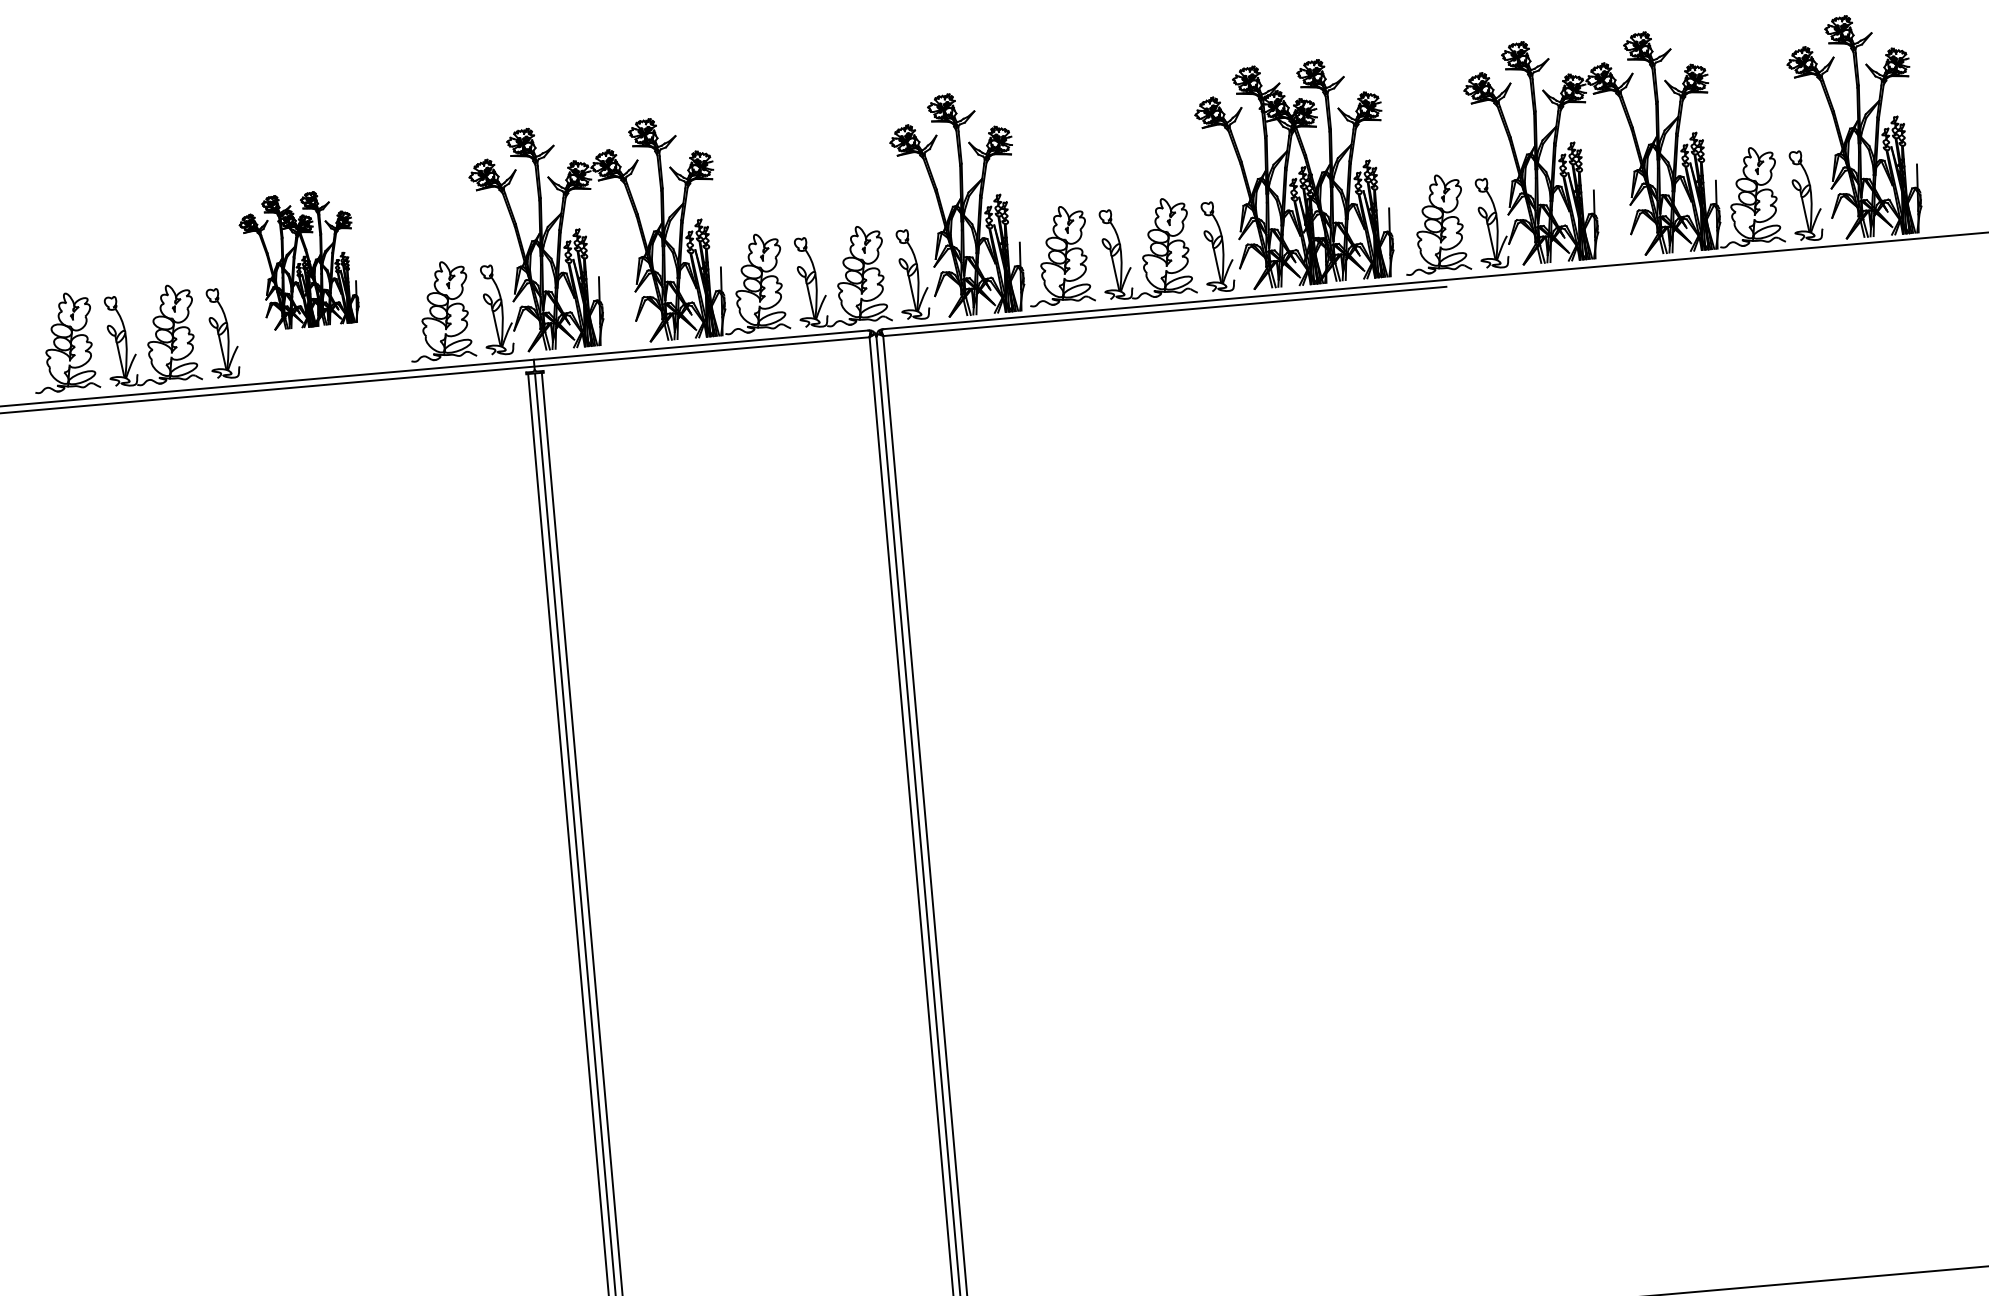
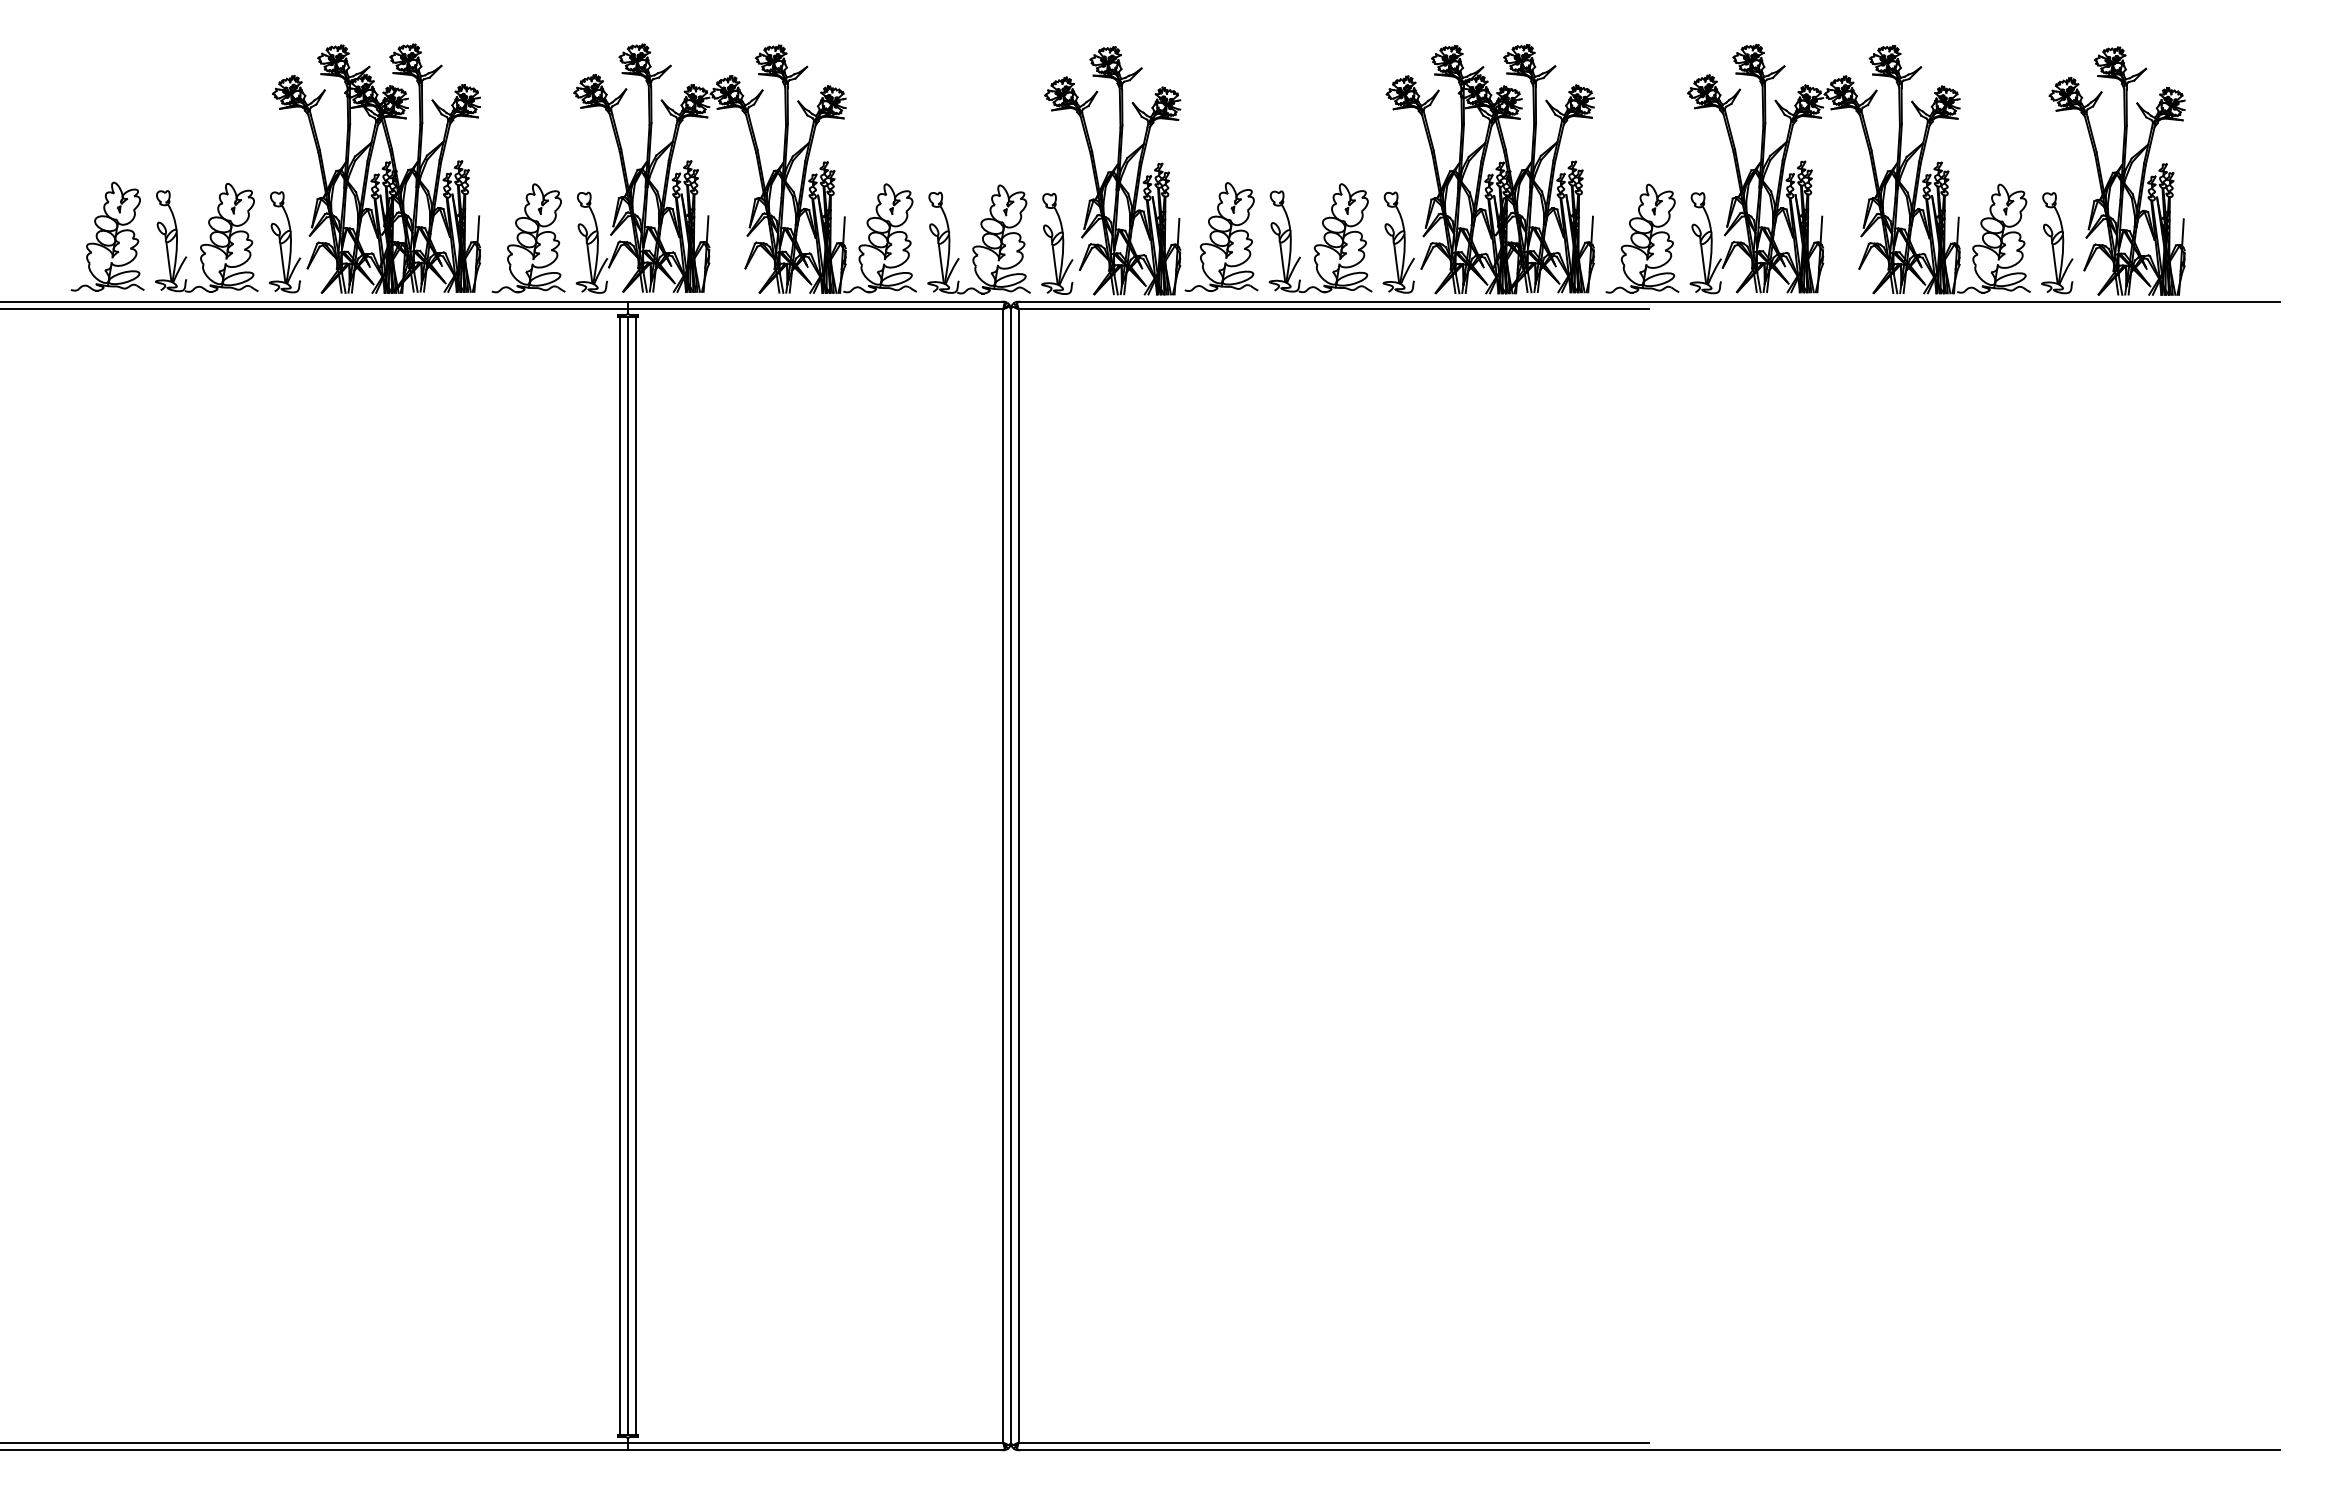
part: (298, 260) -> (376, 168), size x1.67

